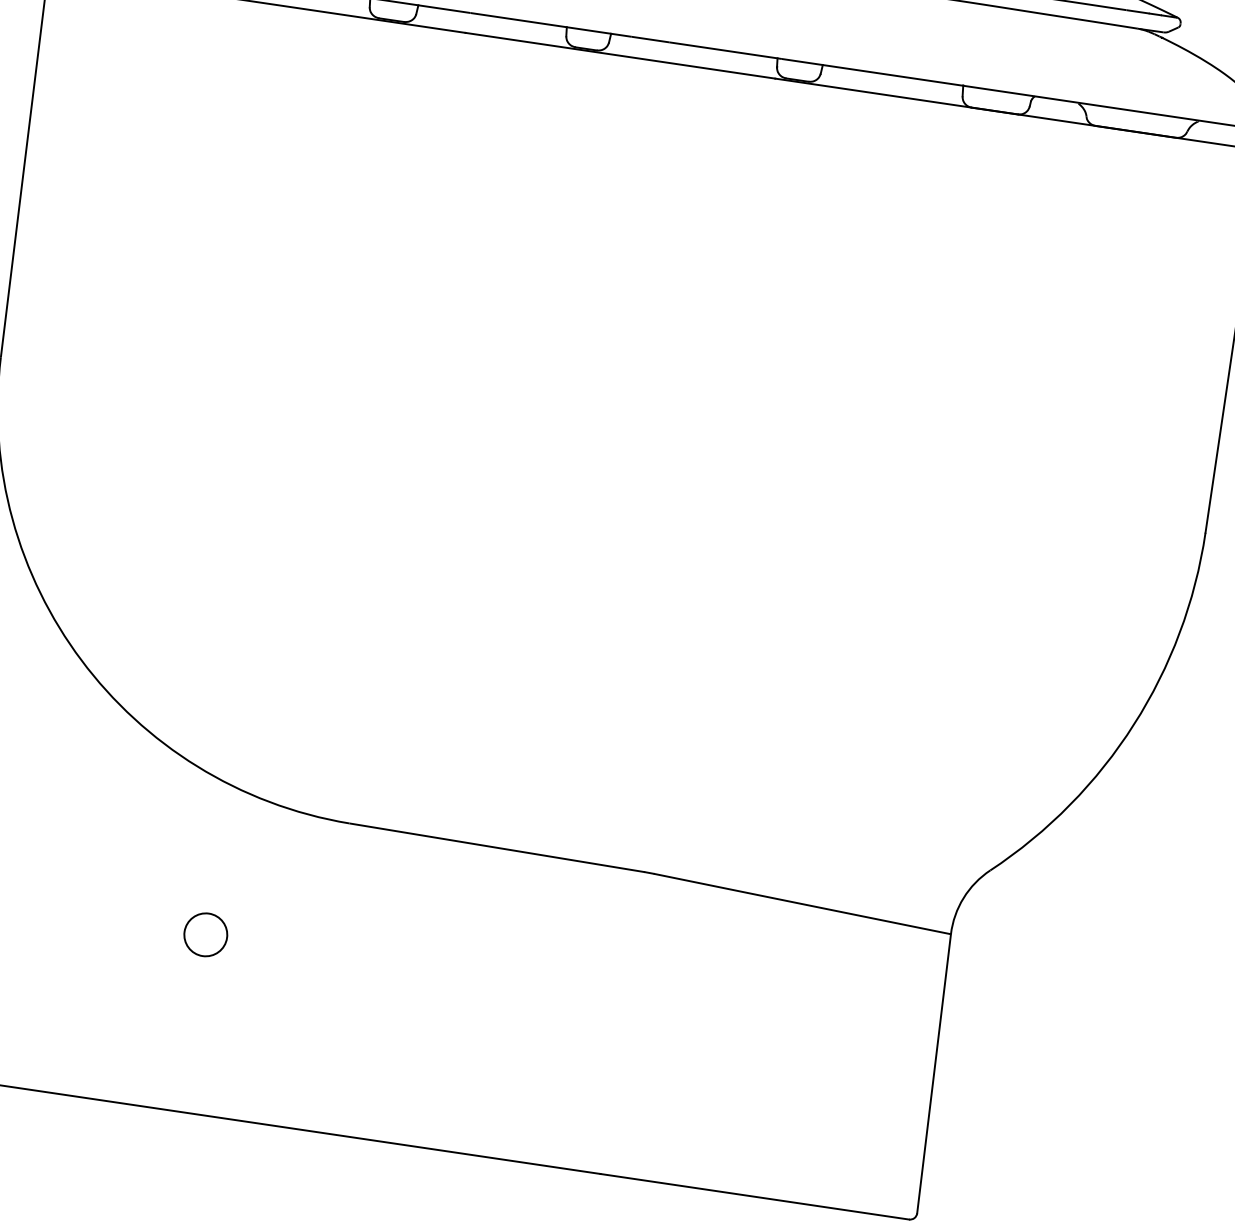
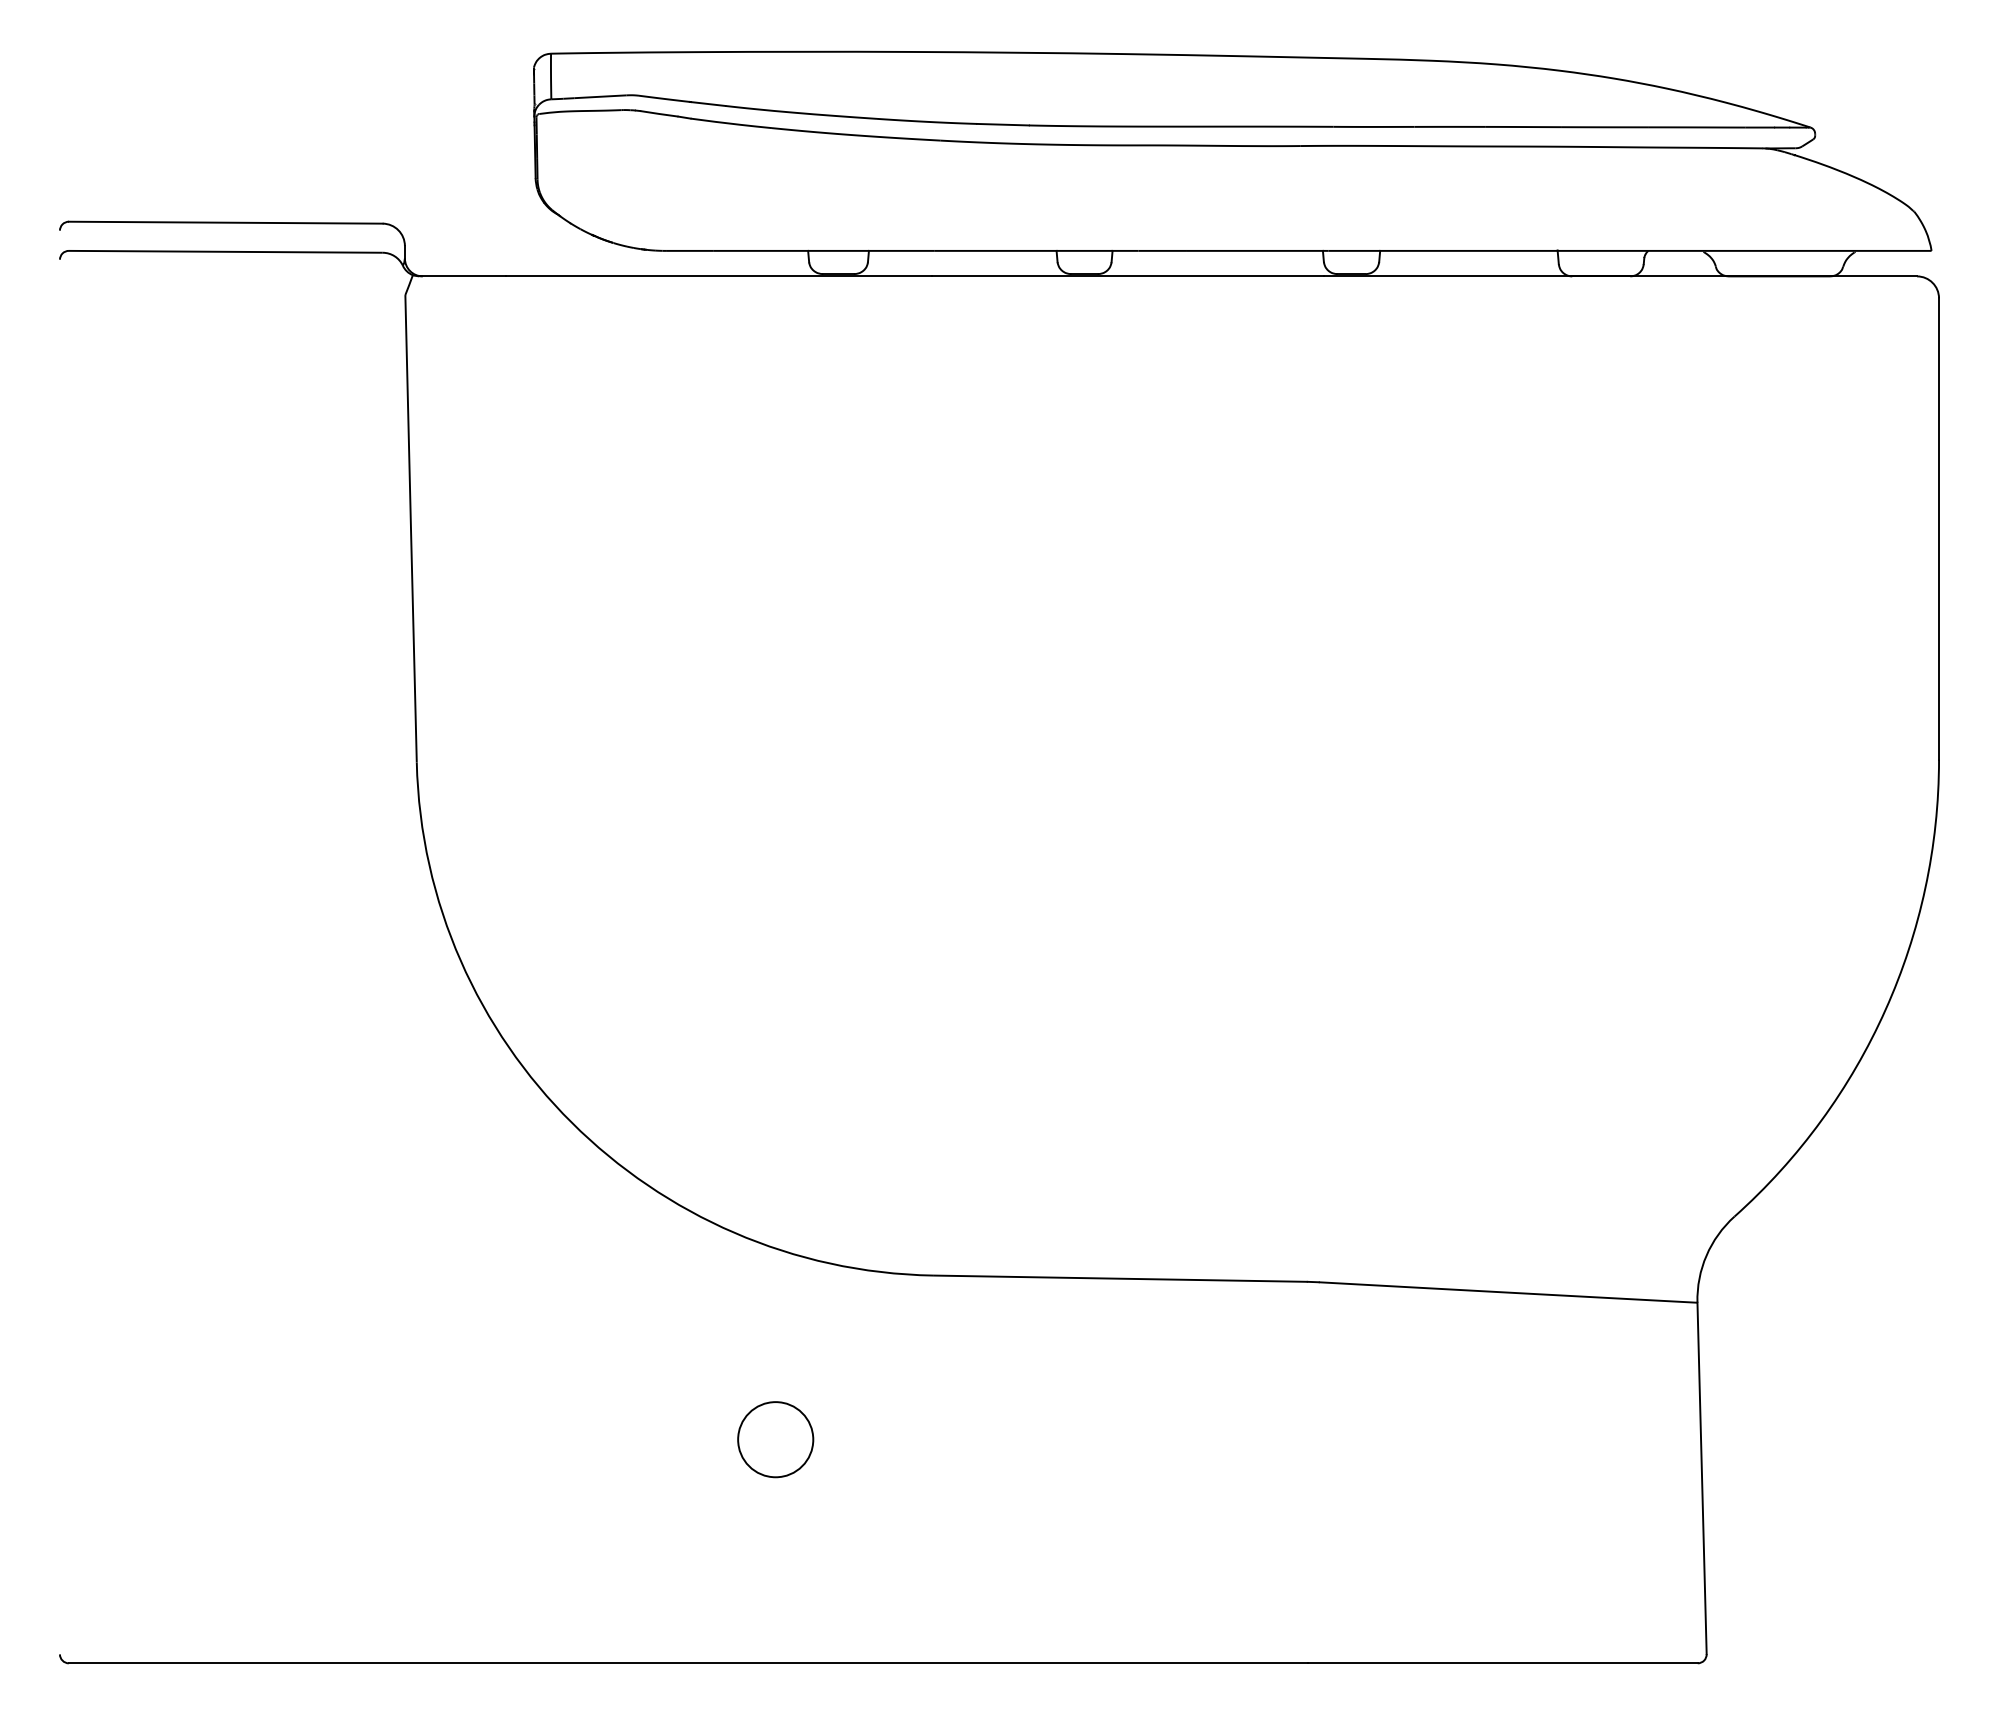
circle: (205, 934) -> (775, 1439), size x1.4

